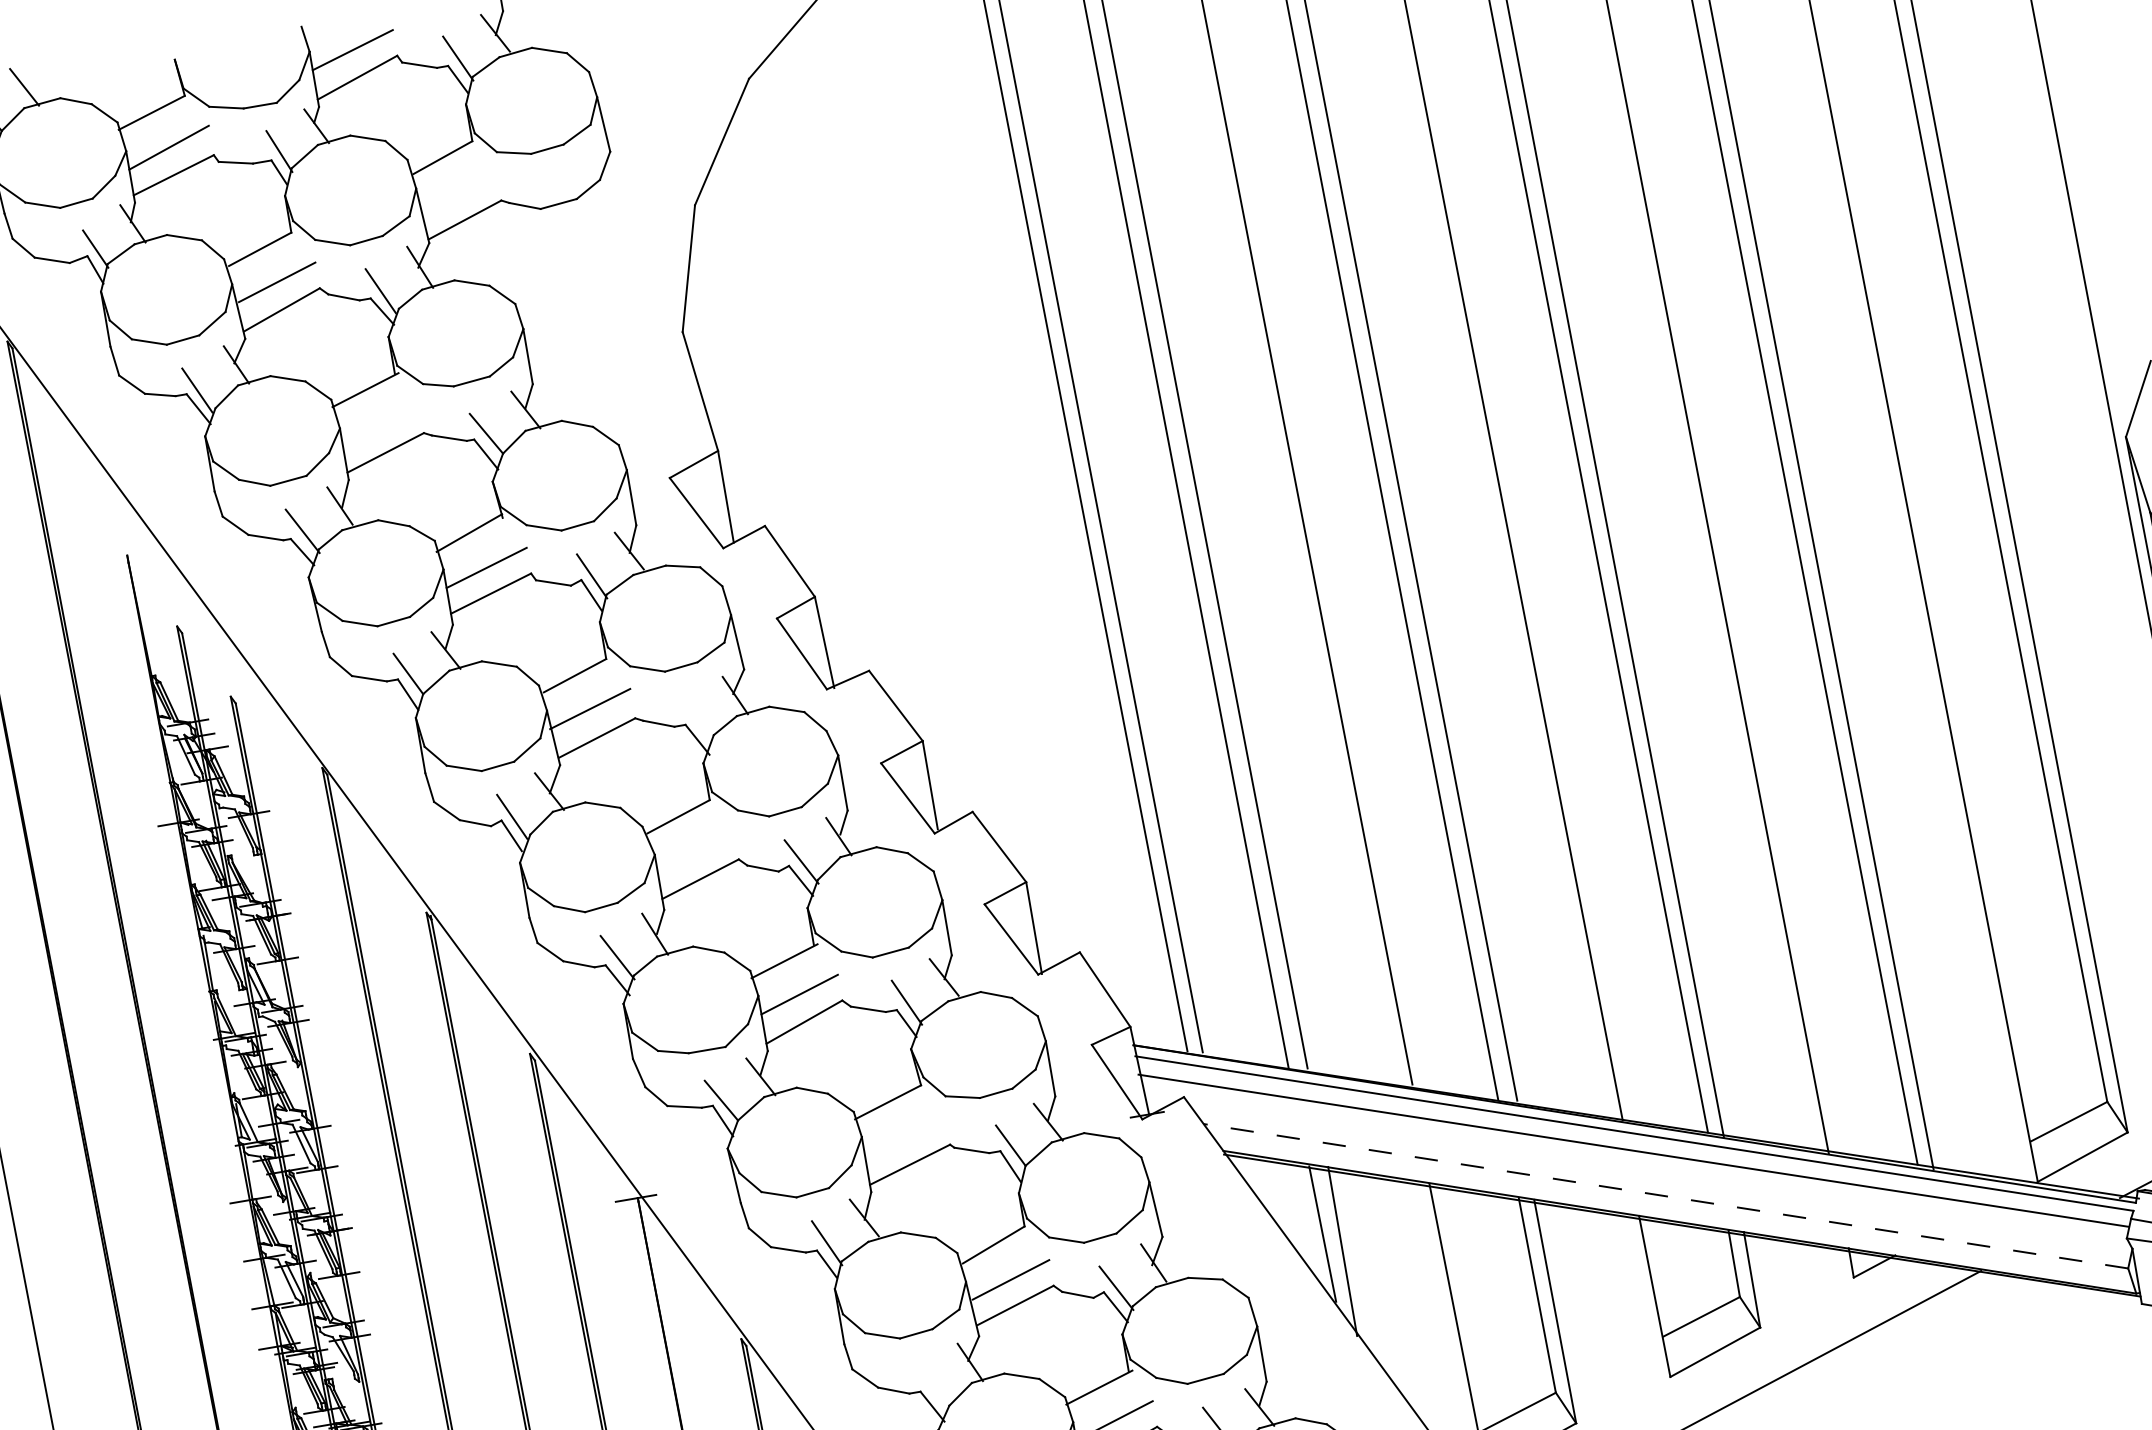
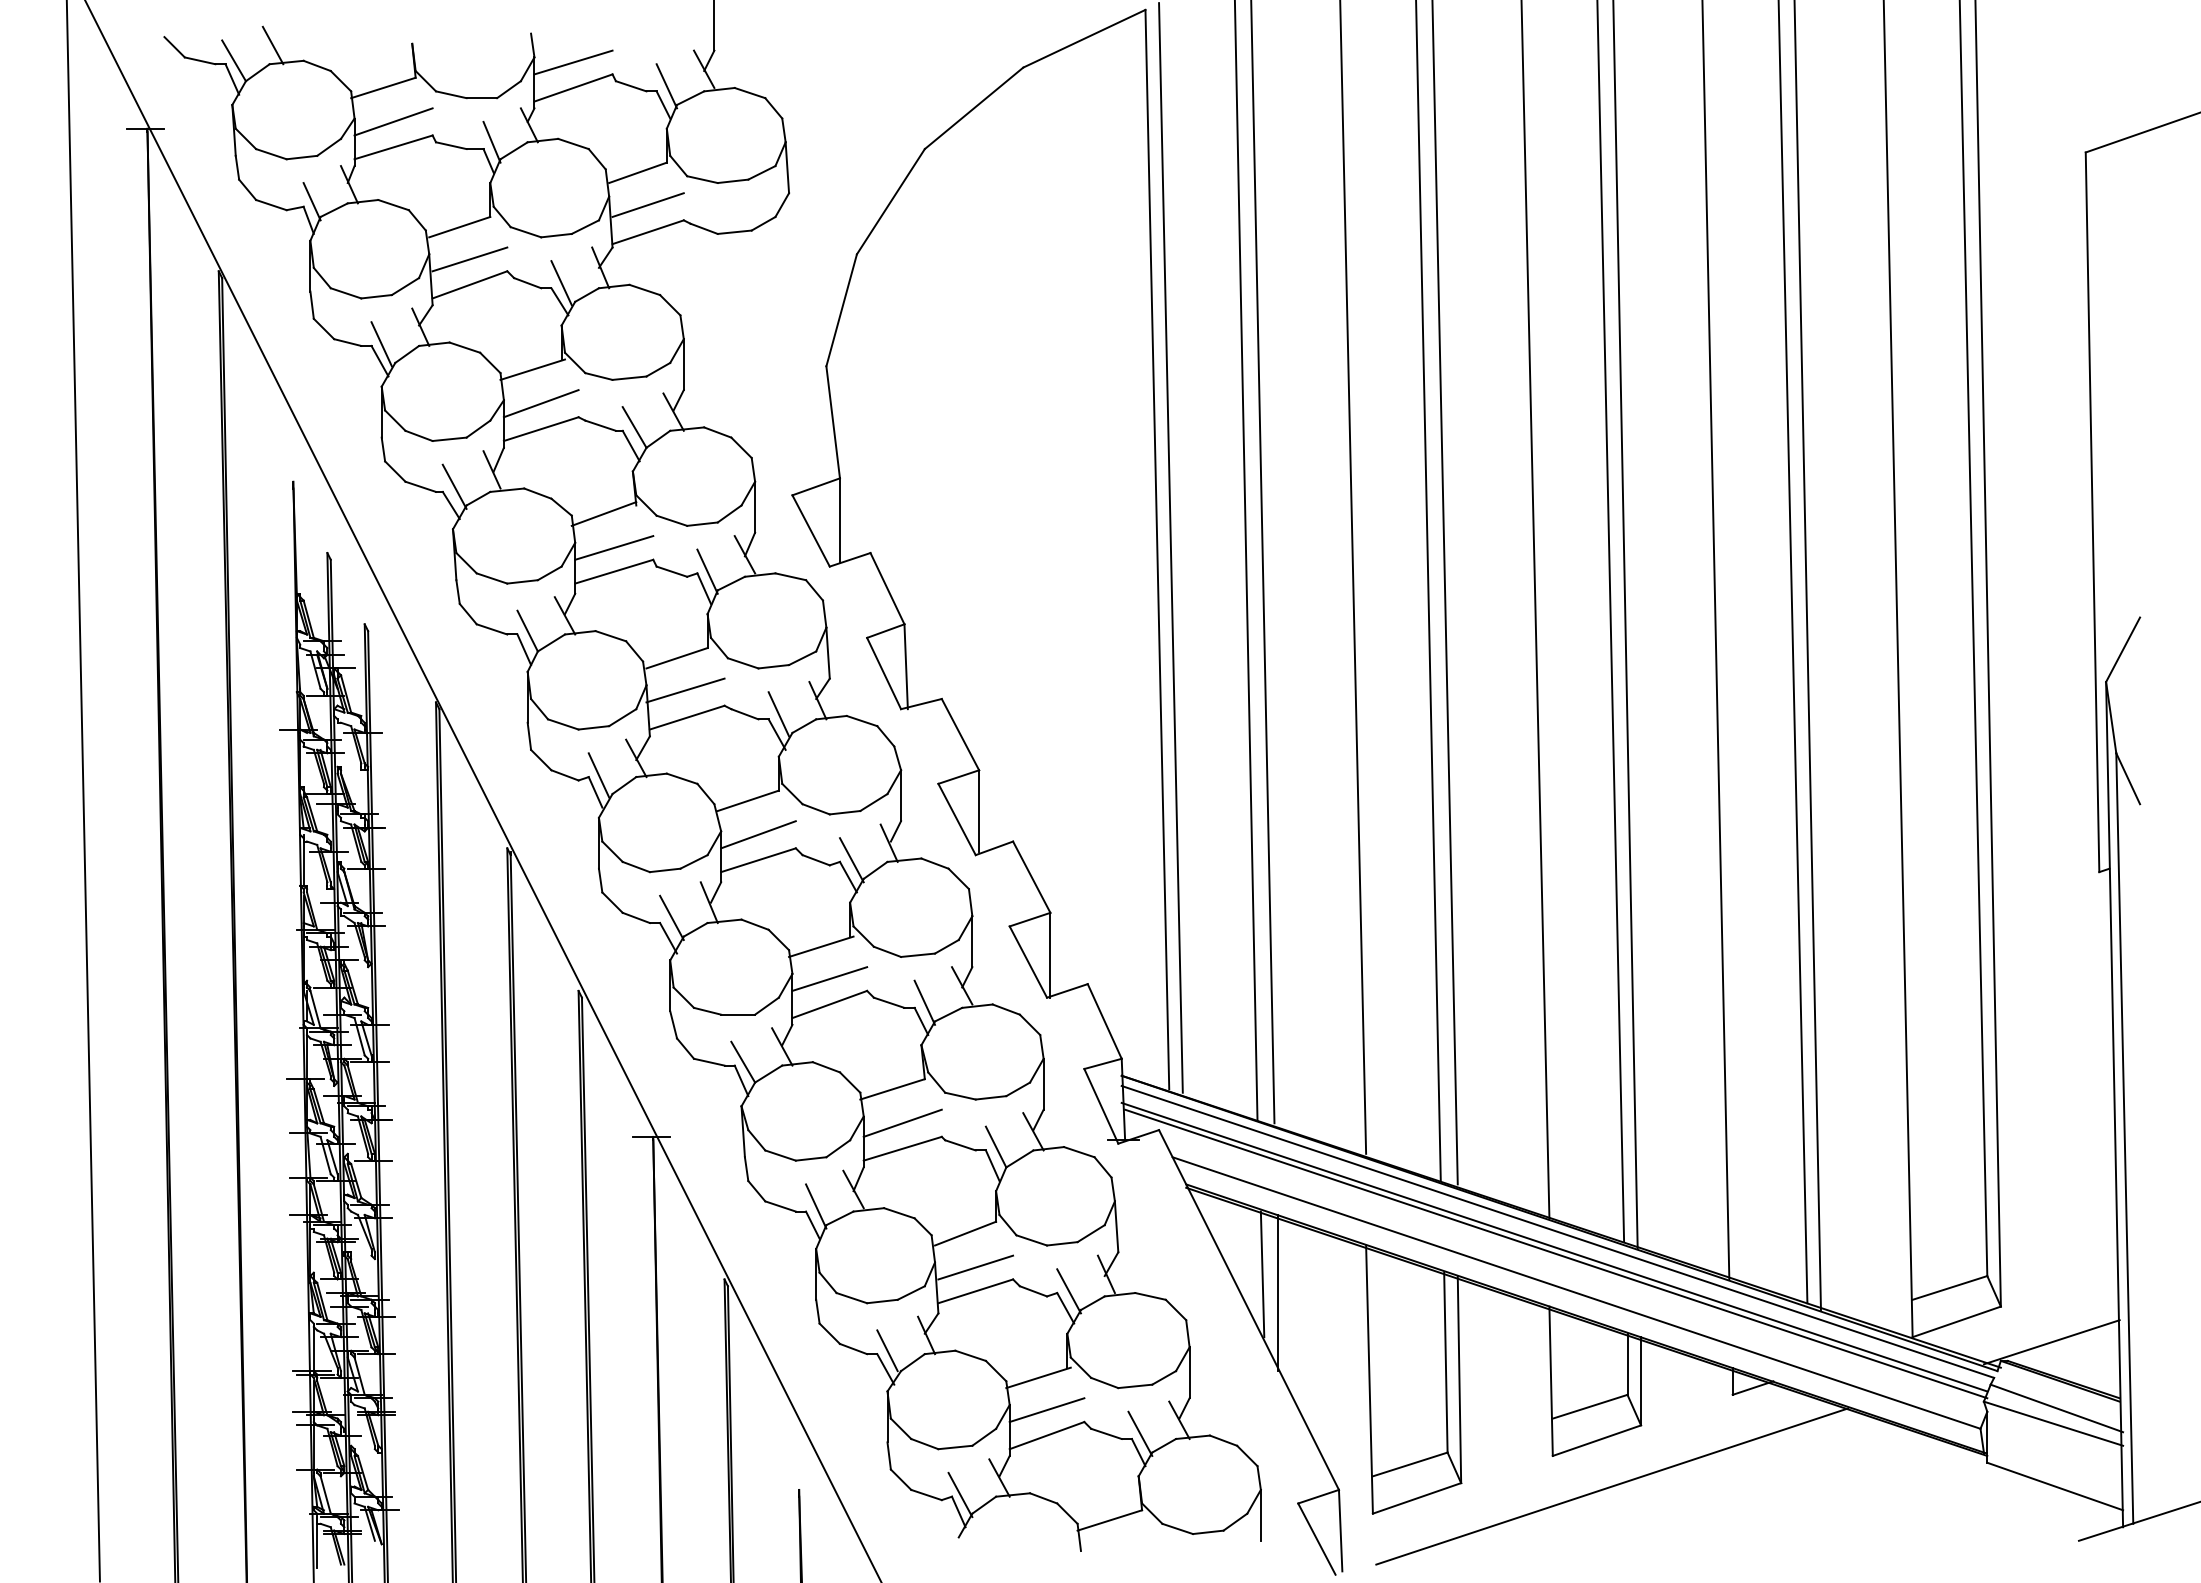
line: (459, 190) -> (647, 204), added
line: (380, 425) -> (540, 403), added
line: (695, 717) -> (778, 714), added
line: (695, 851) -> (758, 834), added
line: (904, 1136) -> (902, 1122), added
line: (1636, 1157) -> (1556, 1253), added
line: (1665, 1195) -> (1576, 1292), dashed -> solid
line: (930, 1385) -> (887, 1350), added

